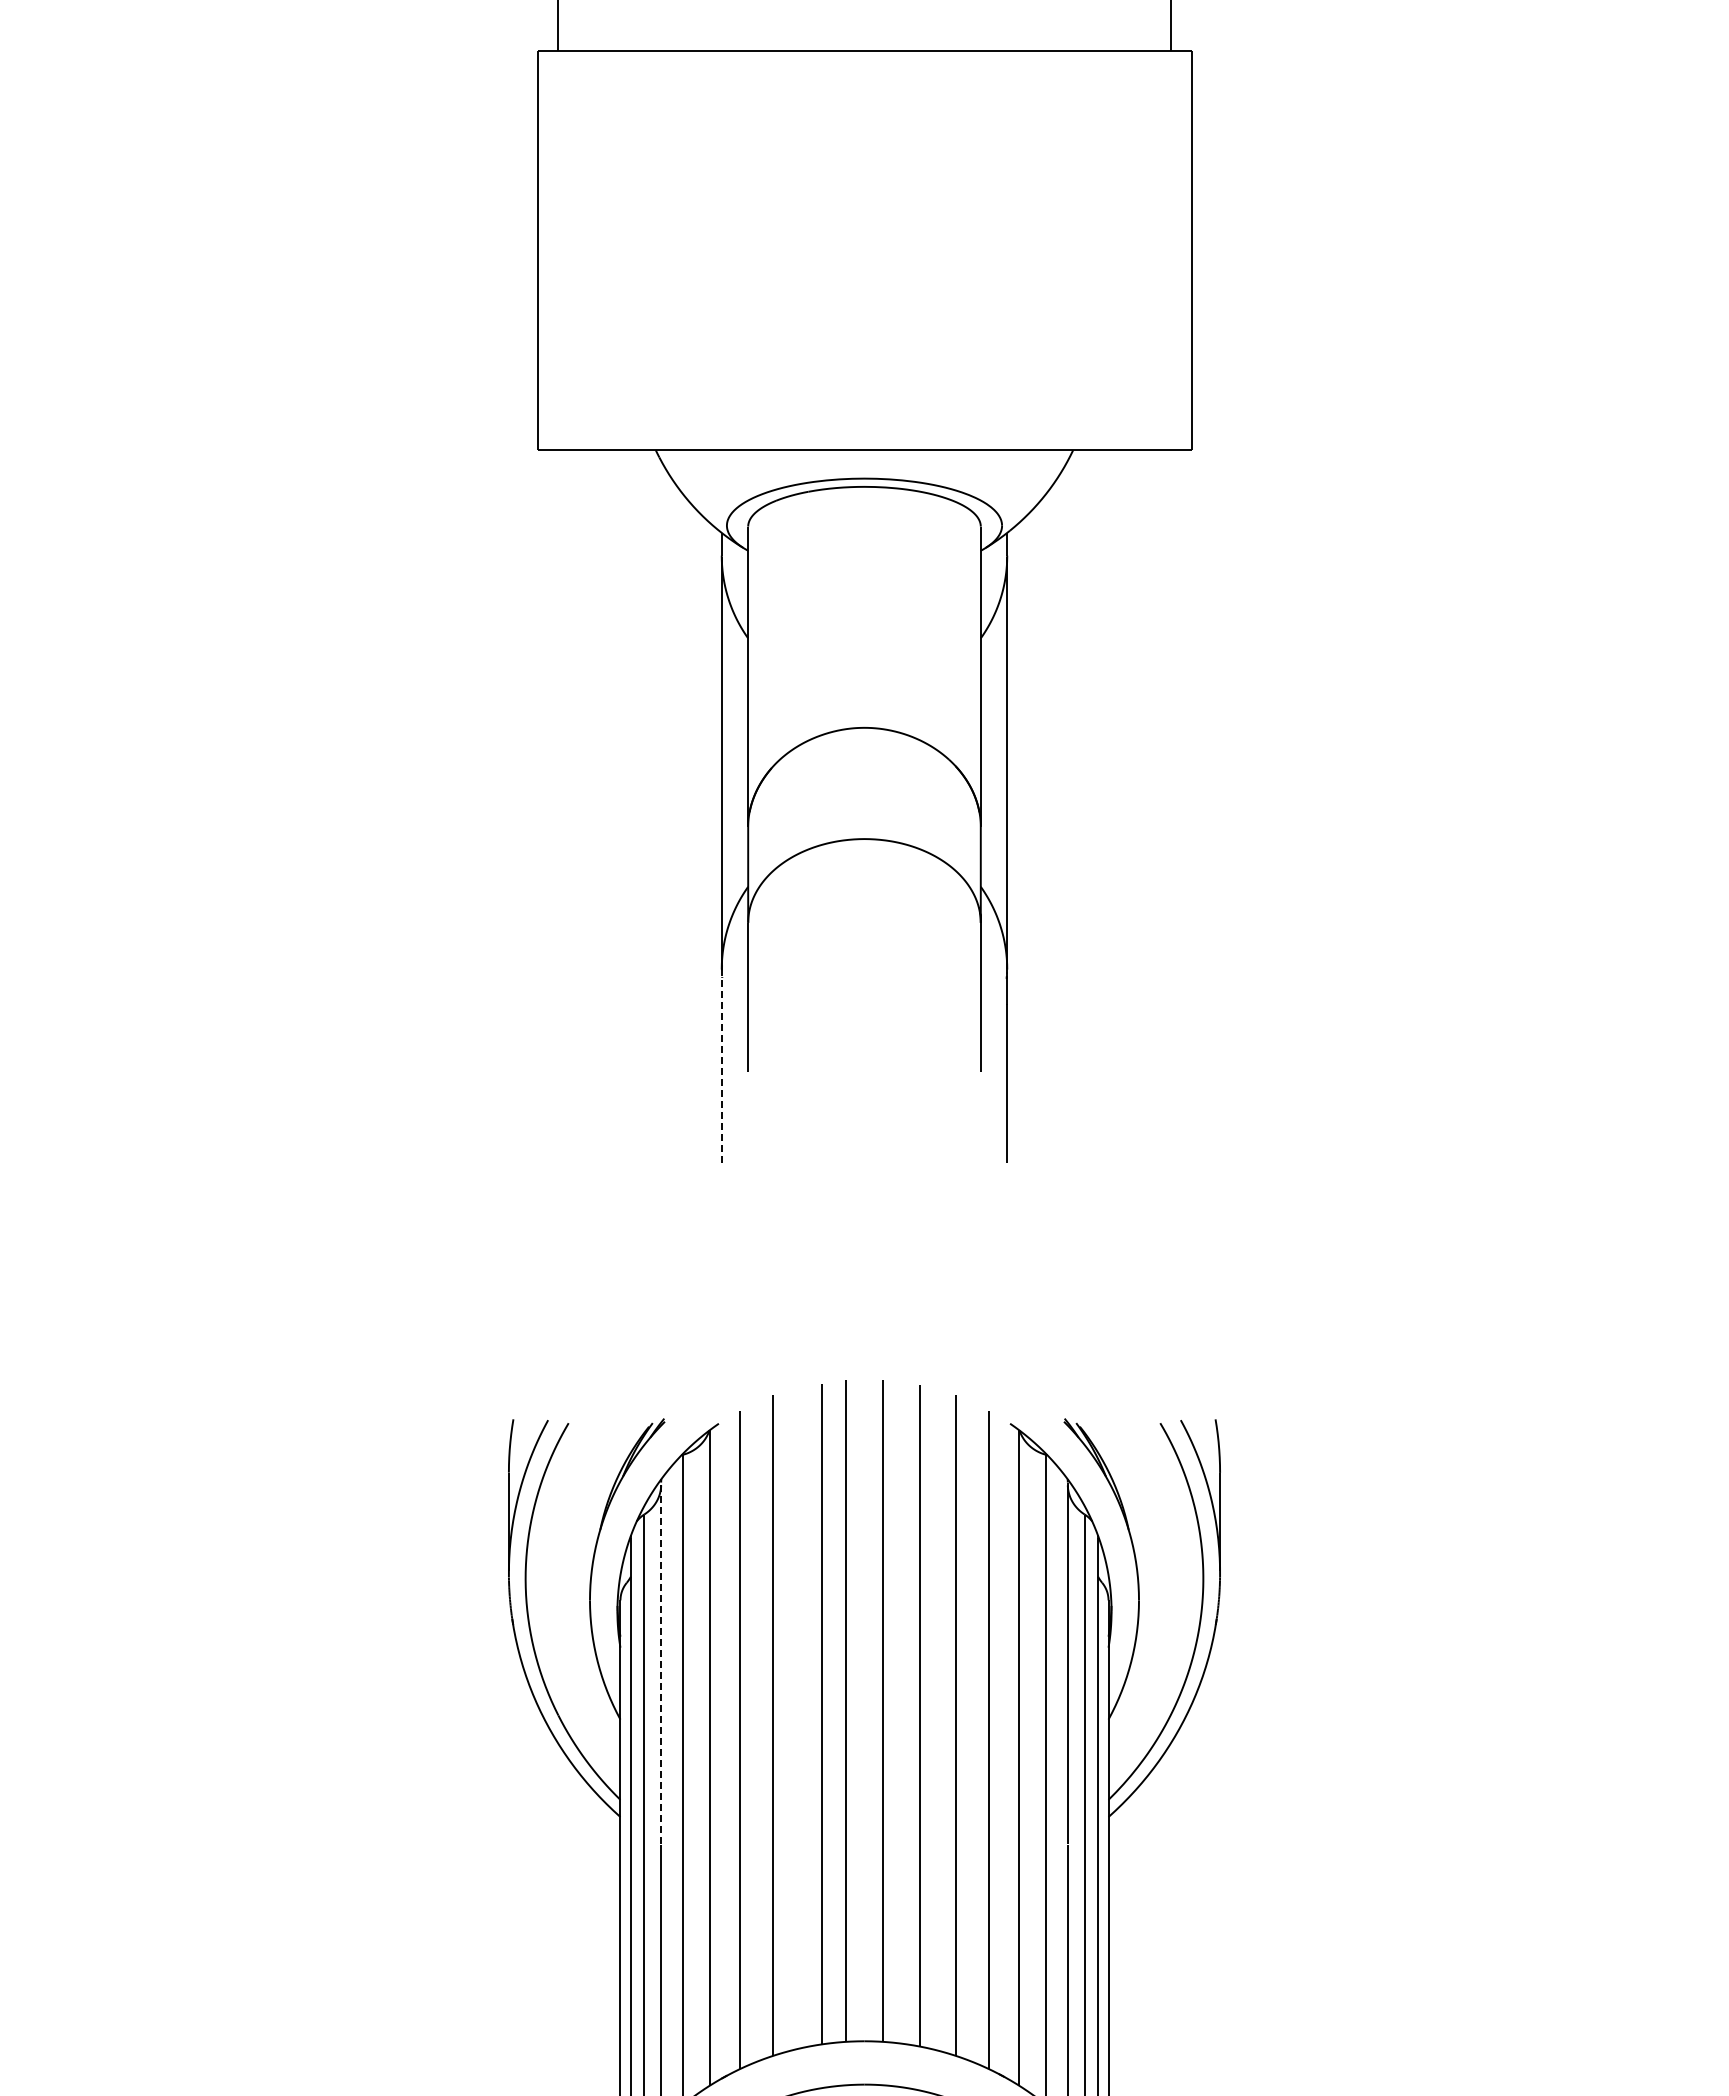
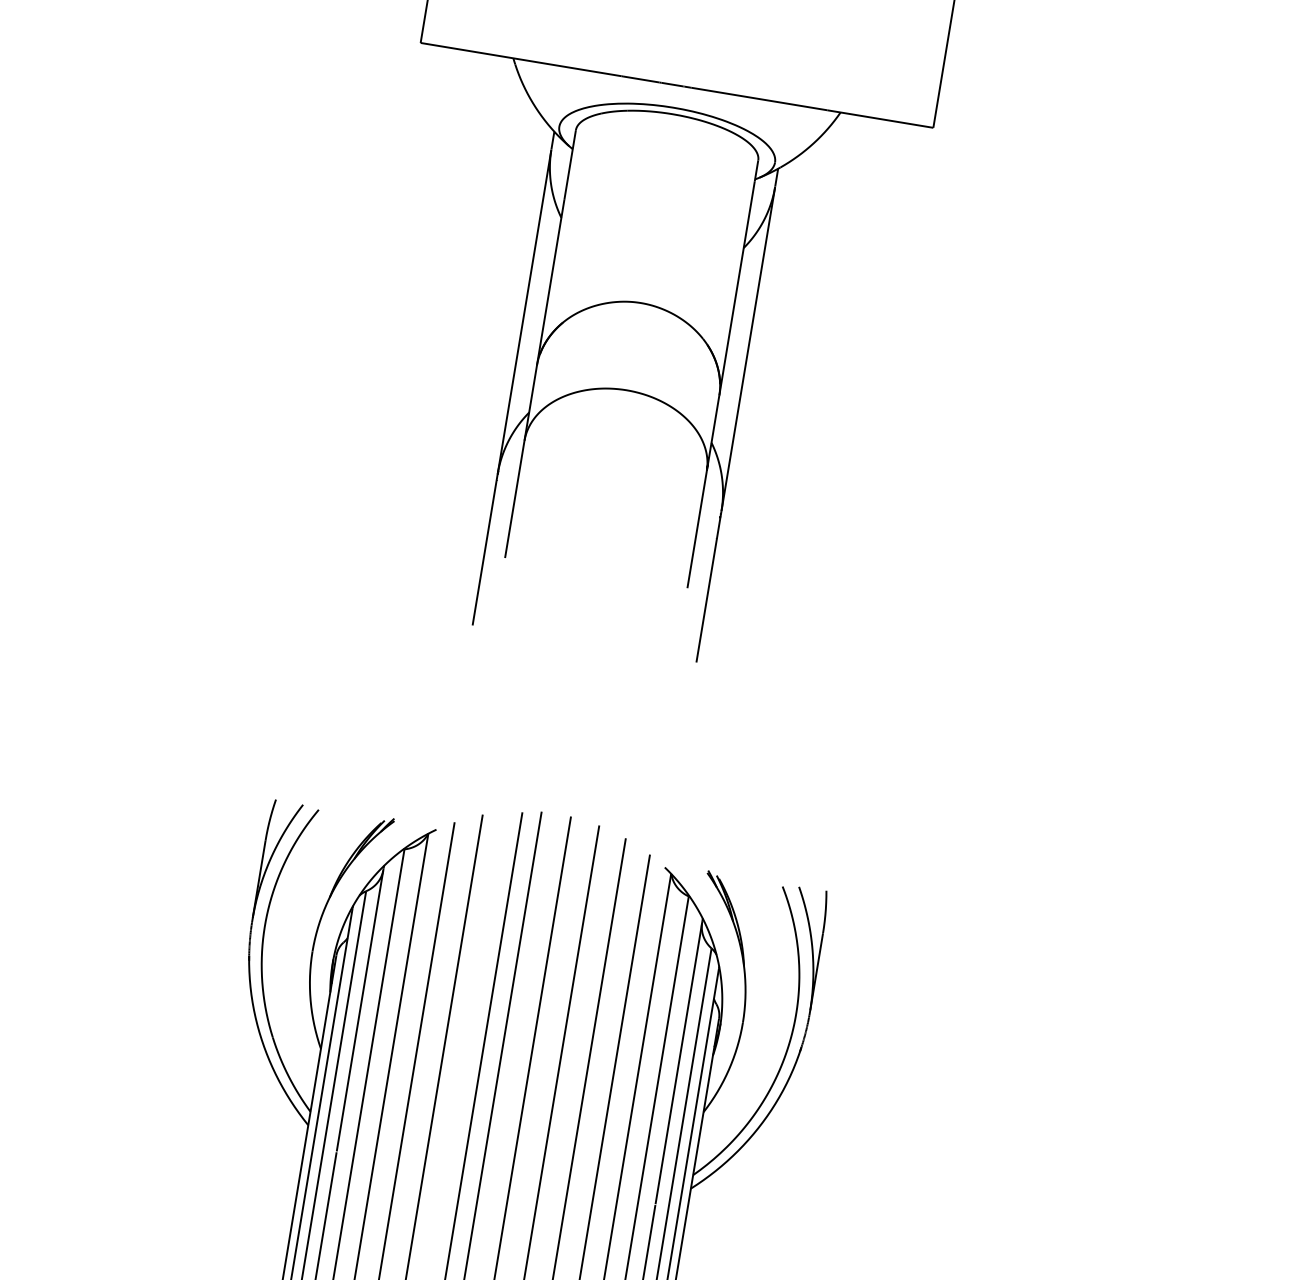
line: (721, 1066) -> (484, 549), dashed -> solid
line: (661, 1663) -> (360, 1010), dashed -> solid

